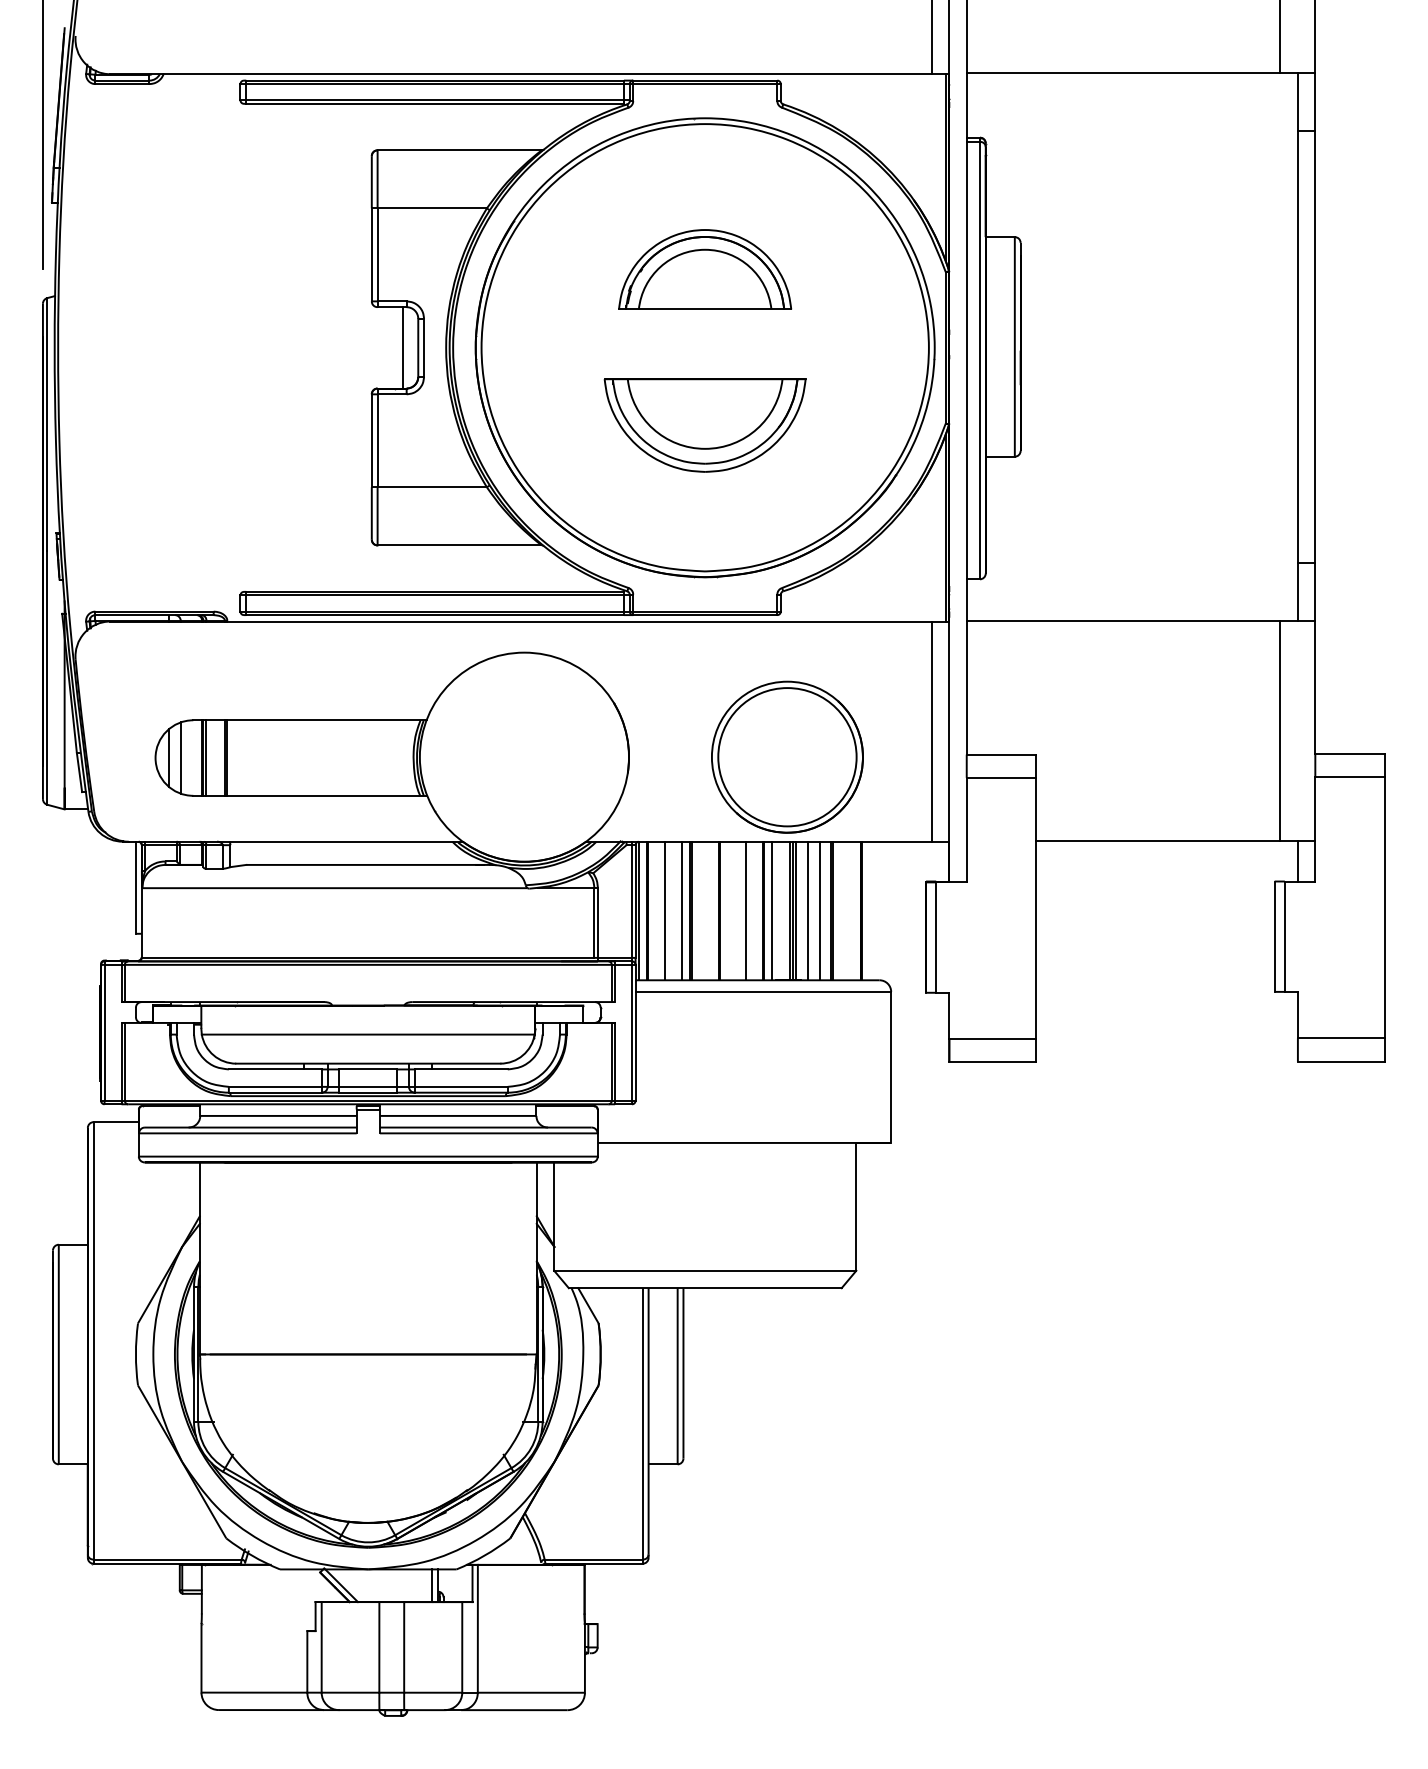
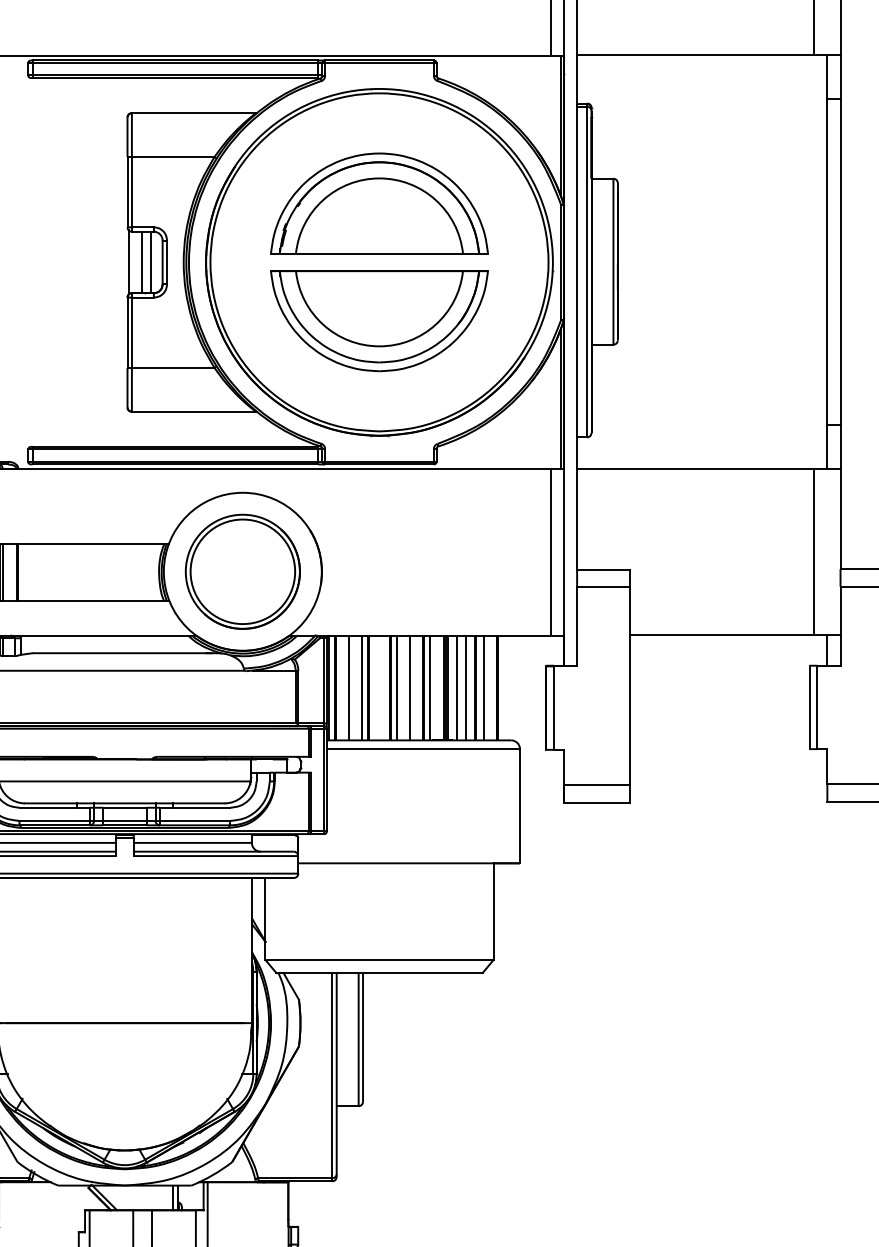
part: (704, 269) -> (378, 203), size x1.67
line: (374, 346) -> (129, 261), added
line: (391, 347) -> (142, 262), added
part: (704, 425) -> (378, 321), size x1.43
part: (787, 756) -> (242, 571), moved
line: (728, 910) -> (397, 687), added
line: (843, 910) -> (483, 687), added

